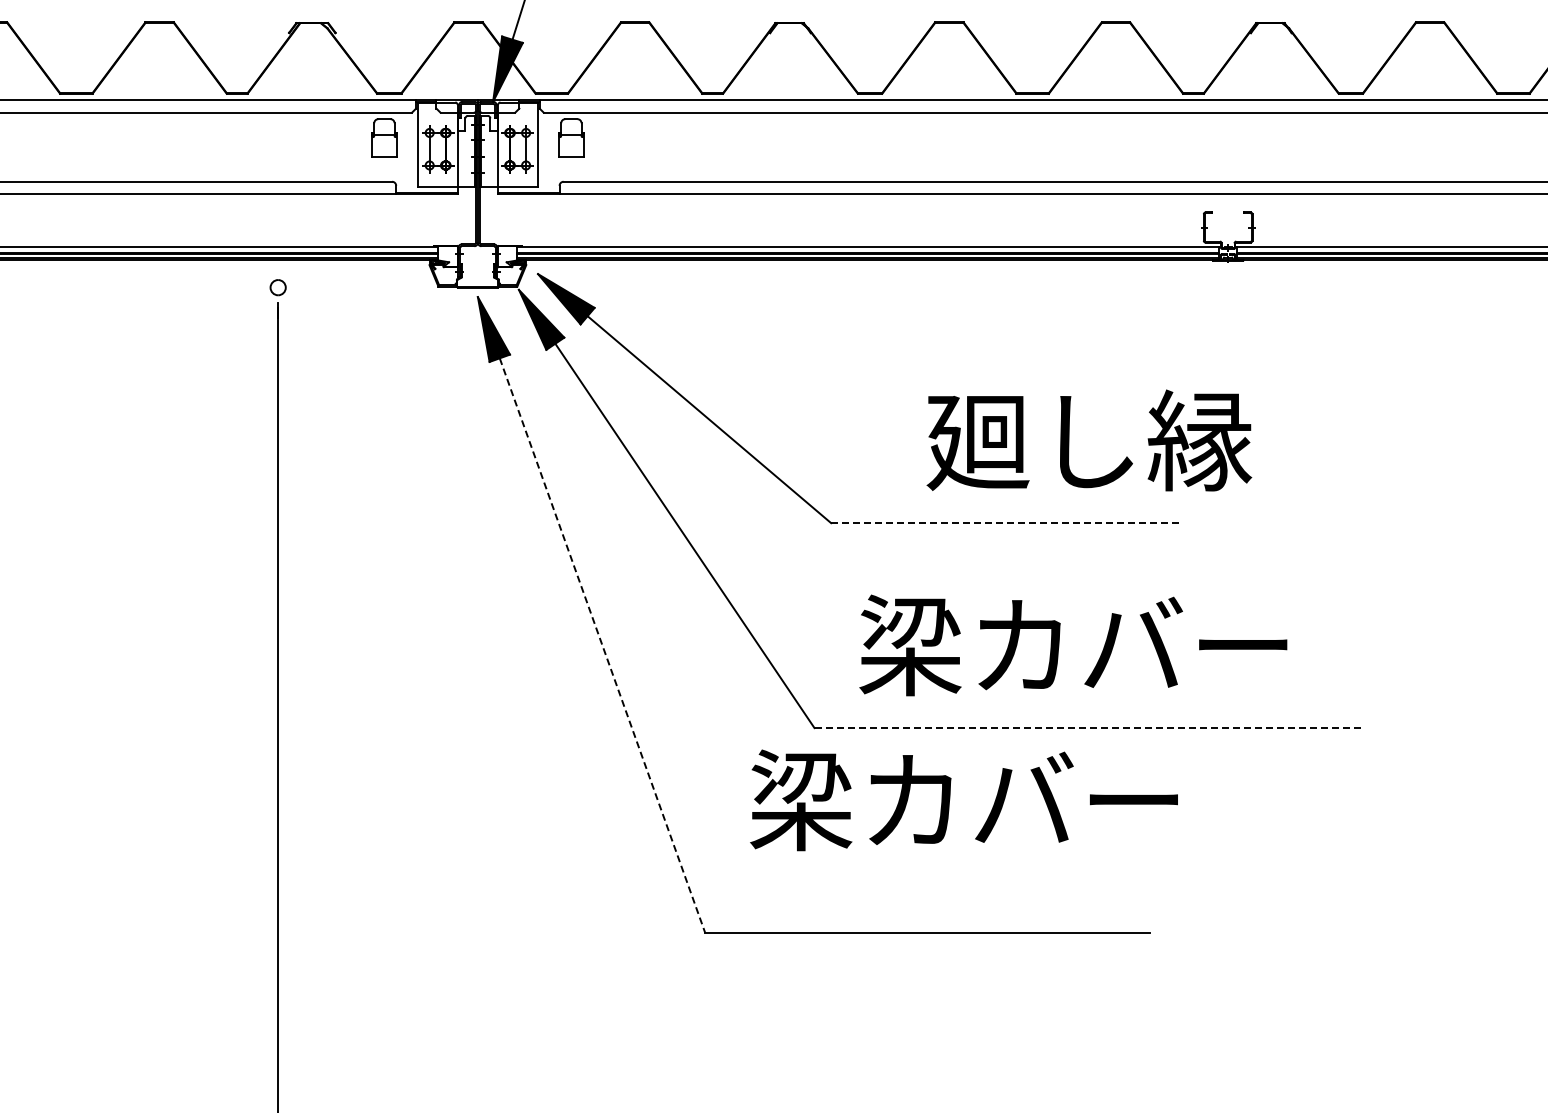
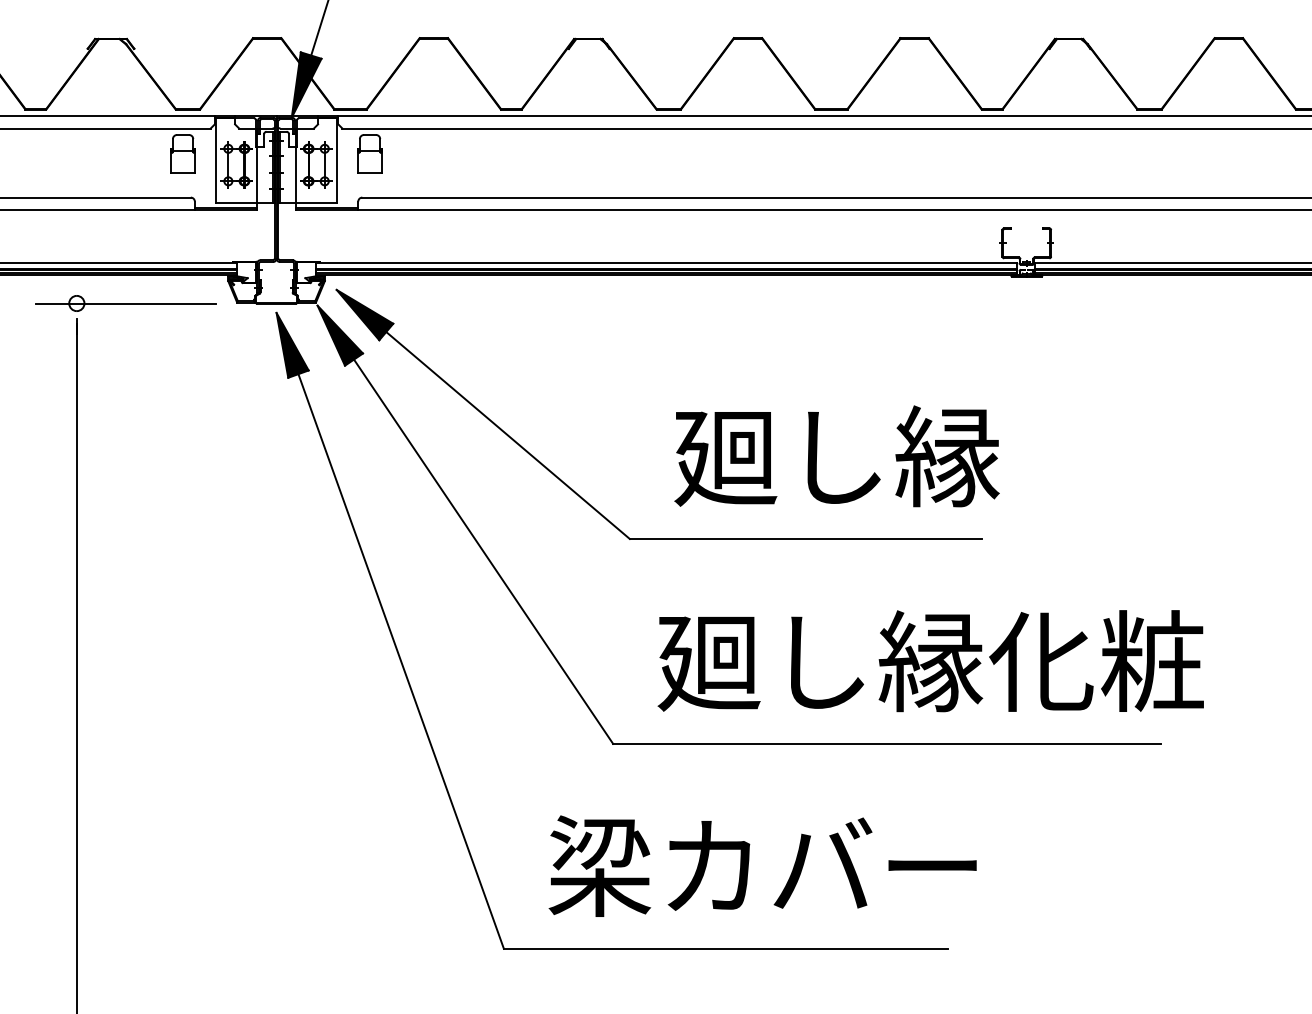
line: (327, 287) -> (126, 303), added
text: (1089, 440) -> (837, 456), moved
line: (1007, 523) -> (806, 539), dashed -> solid
text: (1131, 645) -> (930, 661), 梁カバー -> 廻し縁化粧
line: (602, 646) -> (401, 662), dashed -> solid
line: (1088, 728) -> (887, 744), dashed -> solid
text: (963, 800) -> (762, 866), moved

